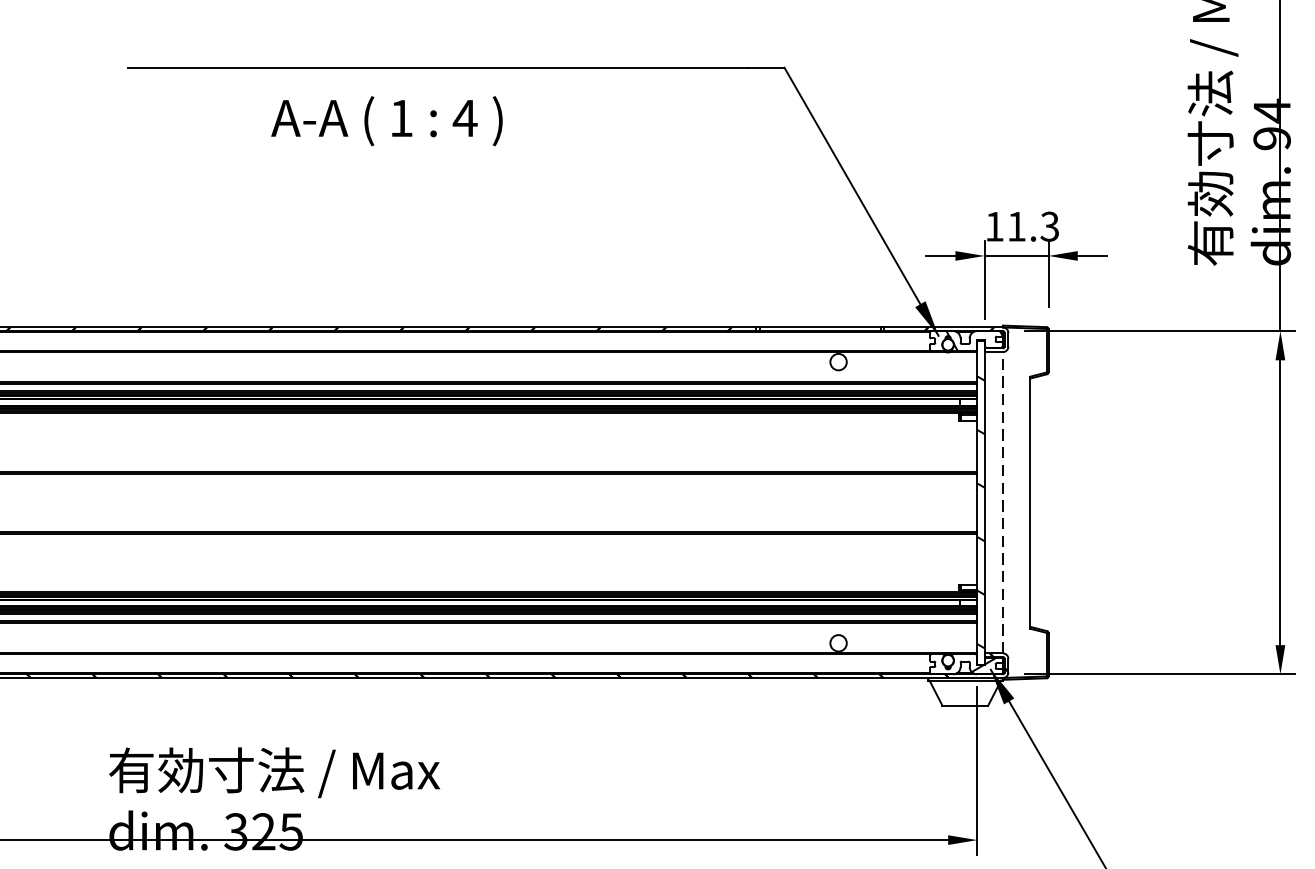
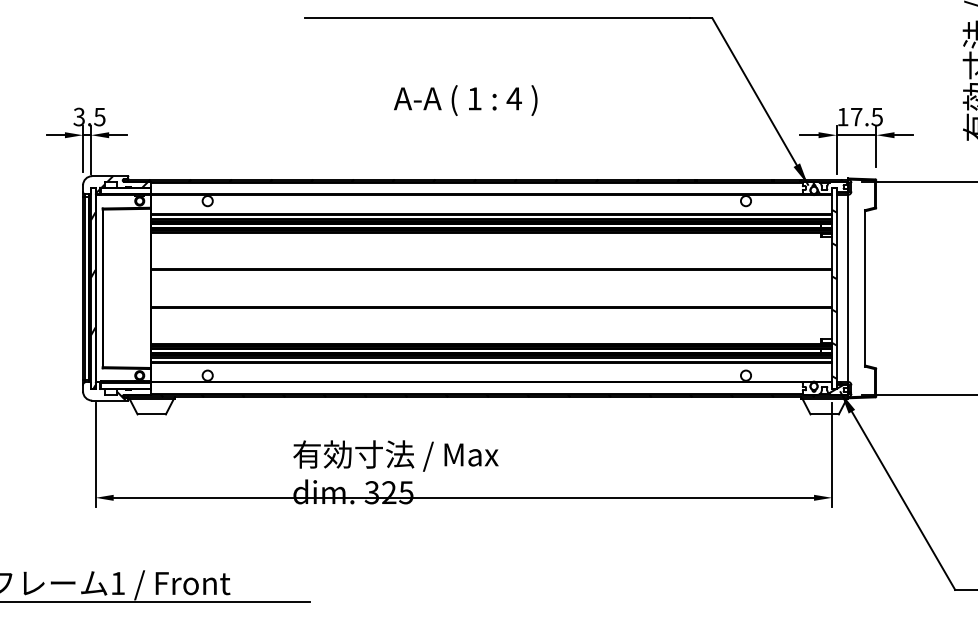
text: (386, 121) -> (465, 100), moved
text: (1032, 225) -> (866, 116), 11.3 -> 17.5
line: (1003, 501) -> (848, 287), dashed -> solid

